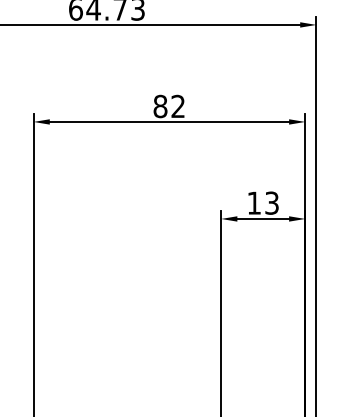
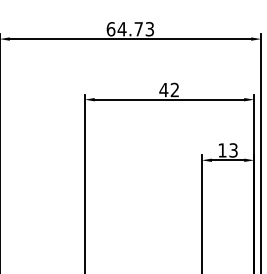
text: (159, 105) -> (163, 89), 82 -> 42

